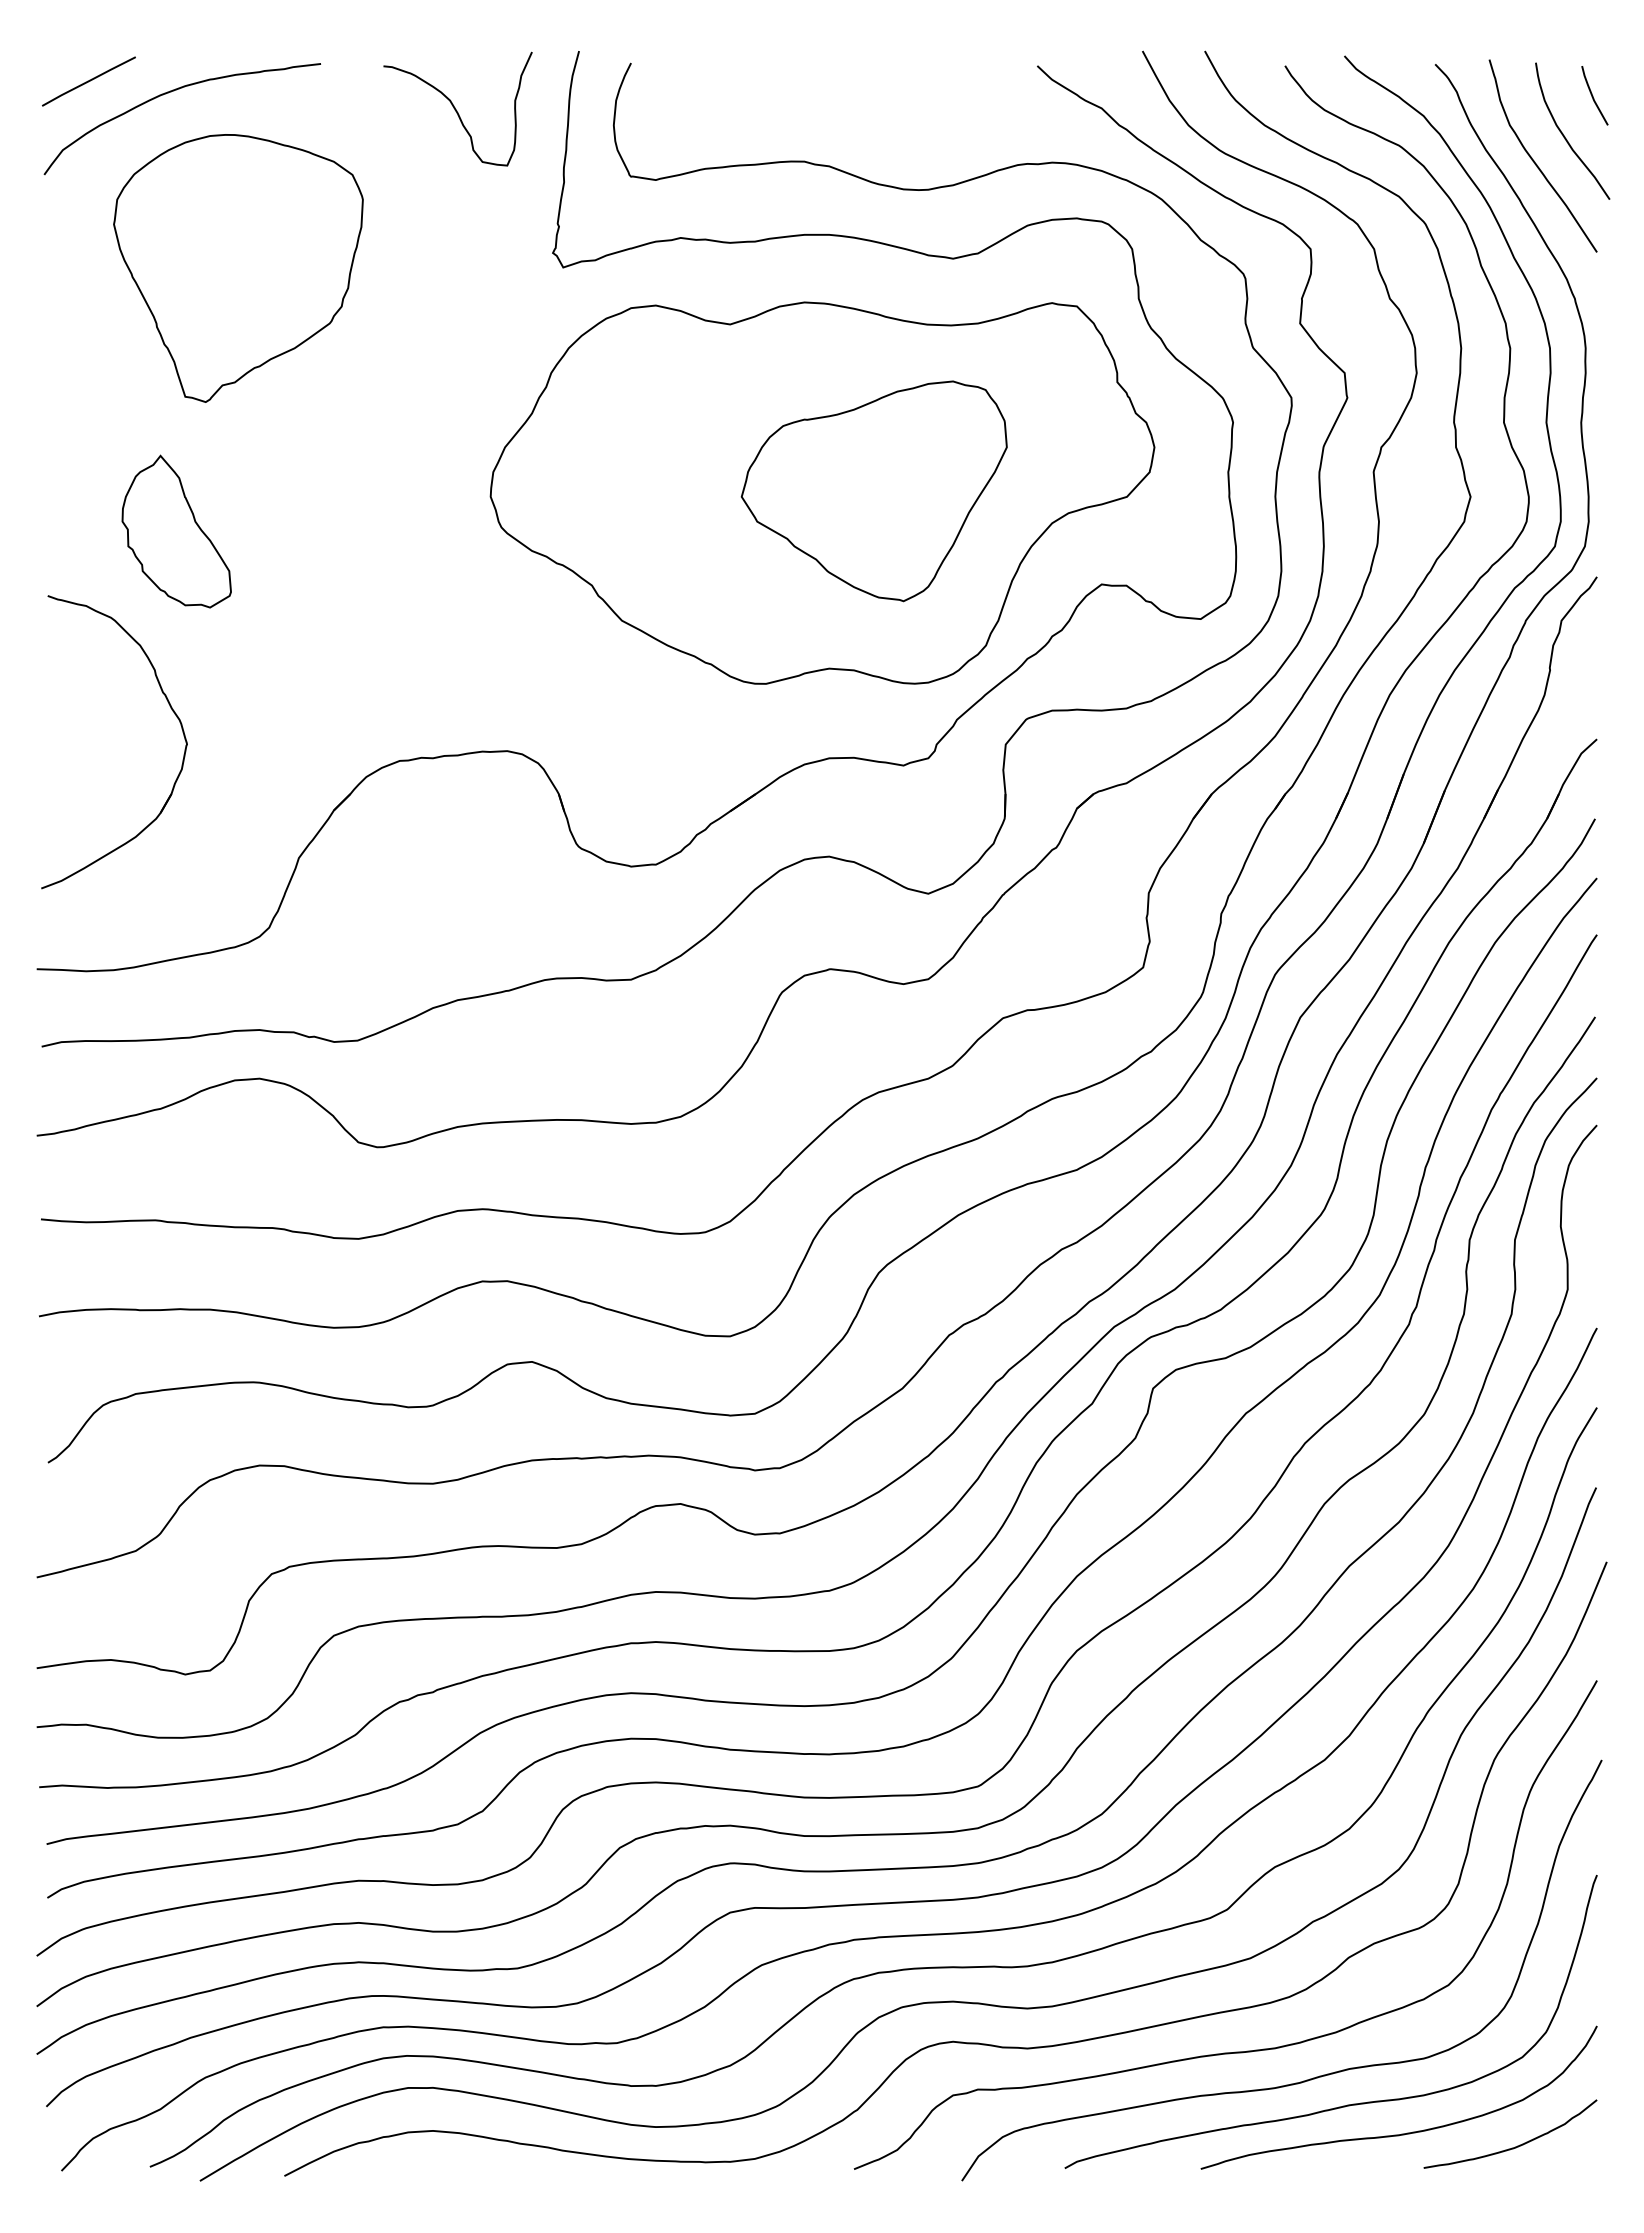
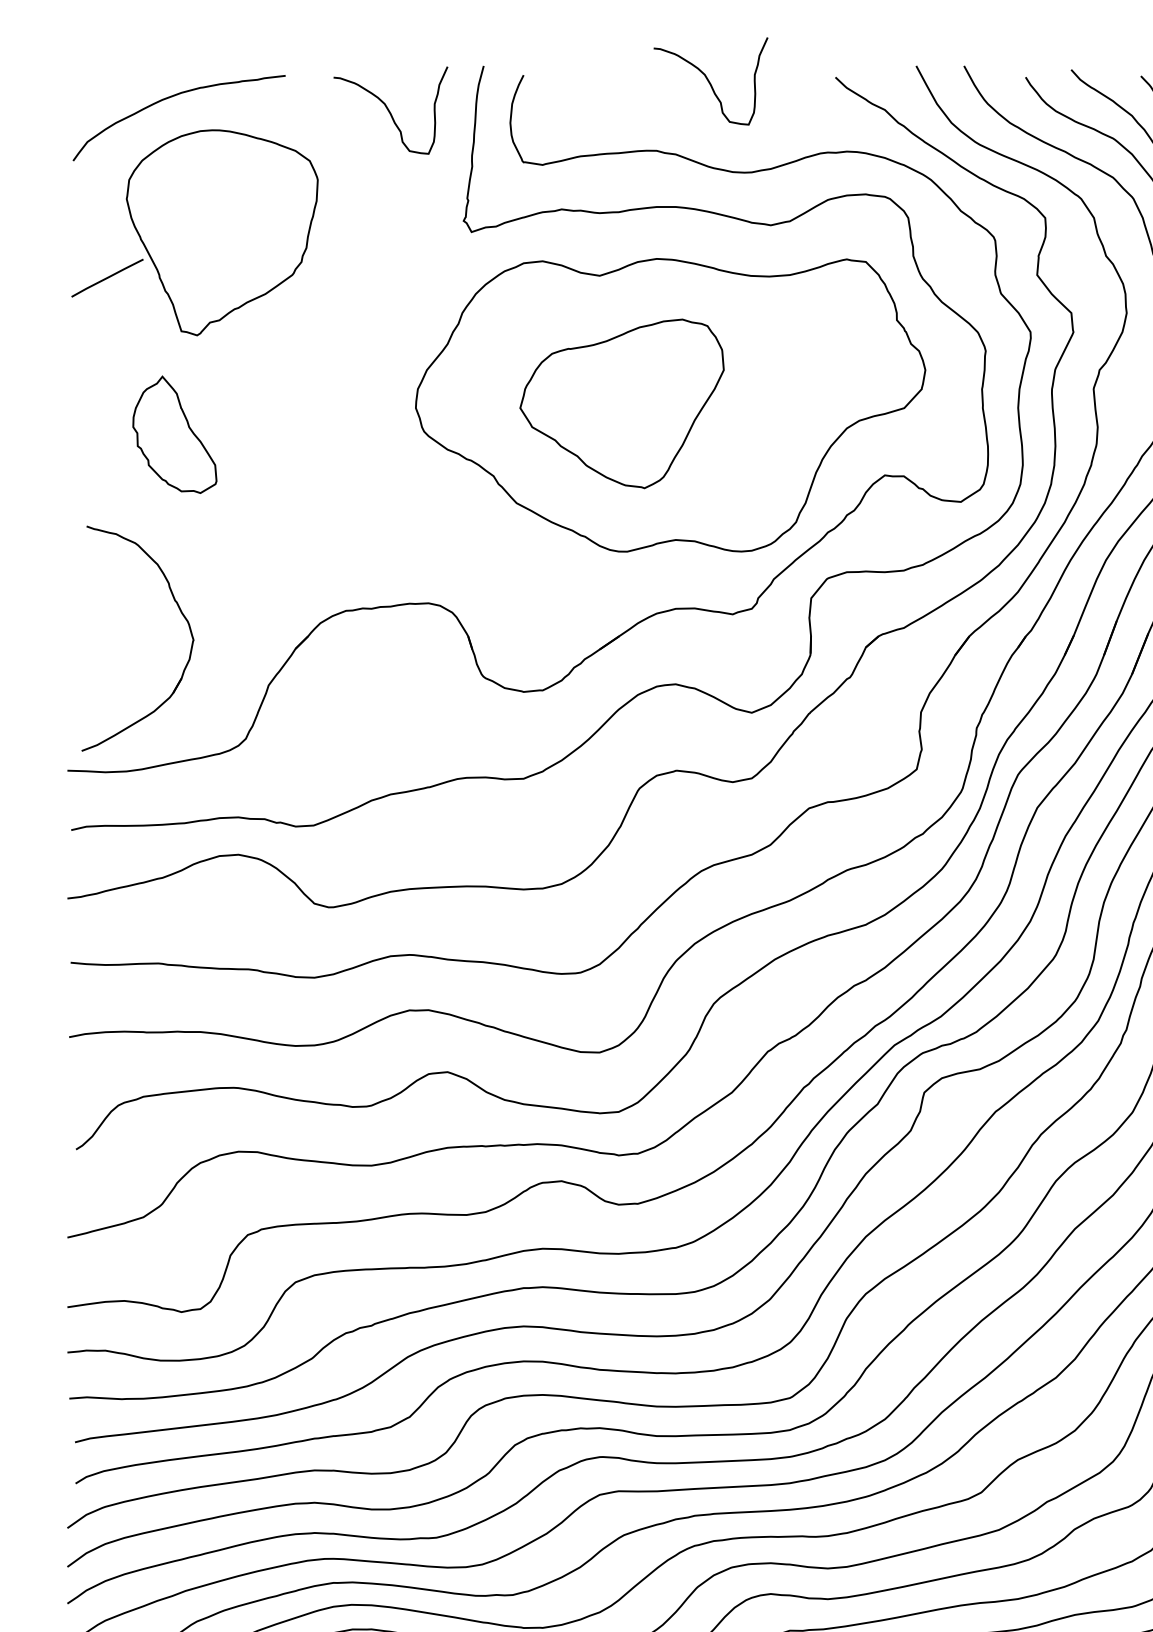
curve: (873, 71) -> (709, 81), added
line: (88, 81) -> (107, 278), moved
part: (873, 491) -> (621, 404), moved
part: (170, 708) -> (180, 612), moved

